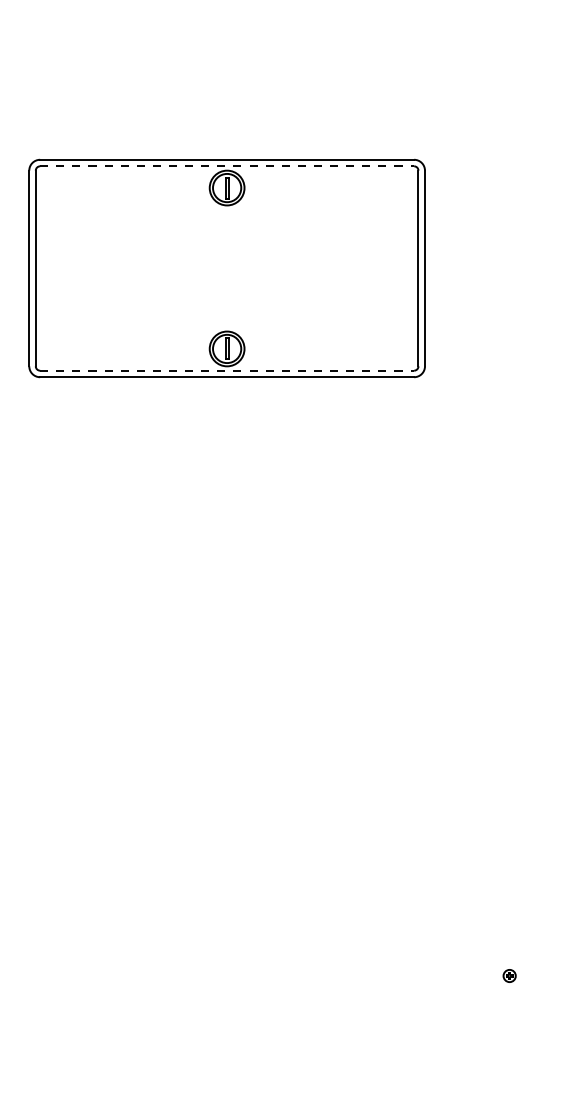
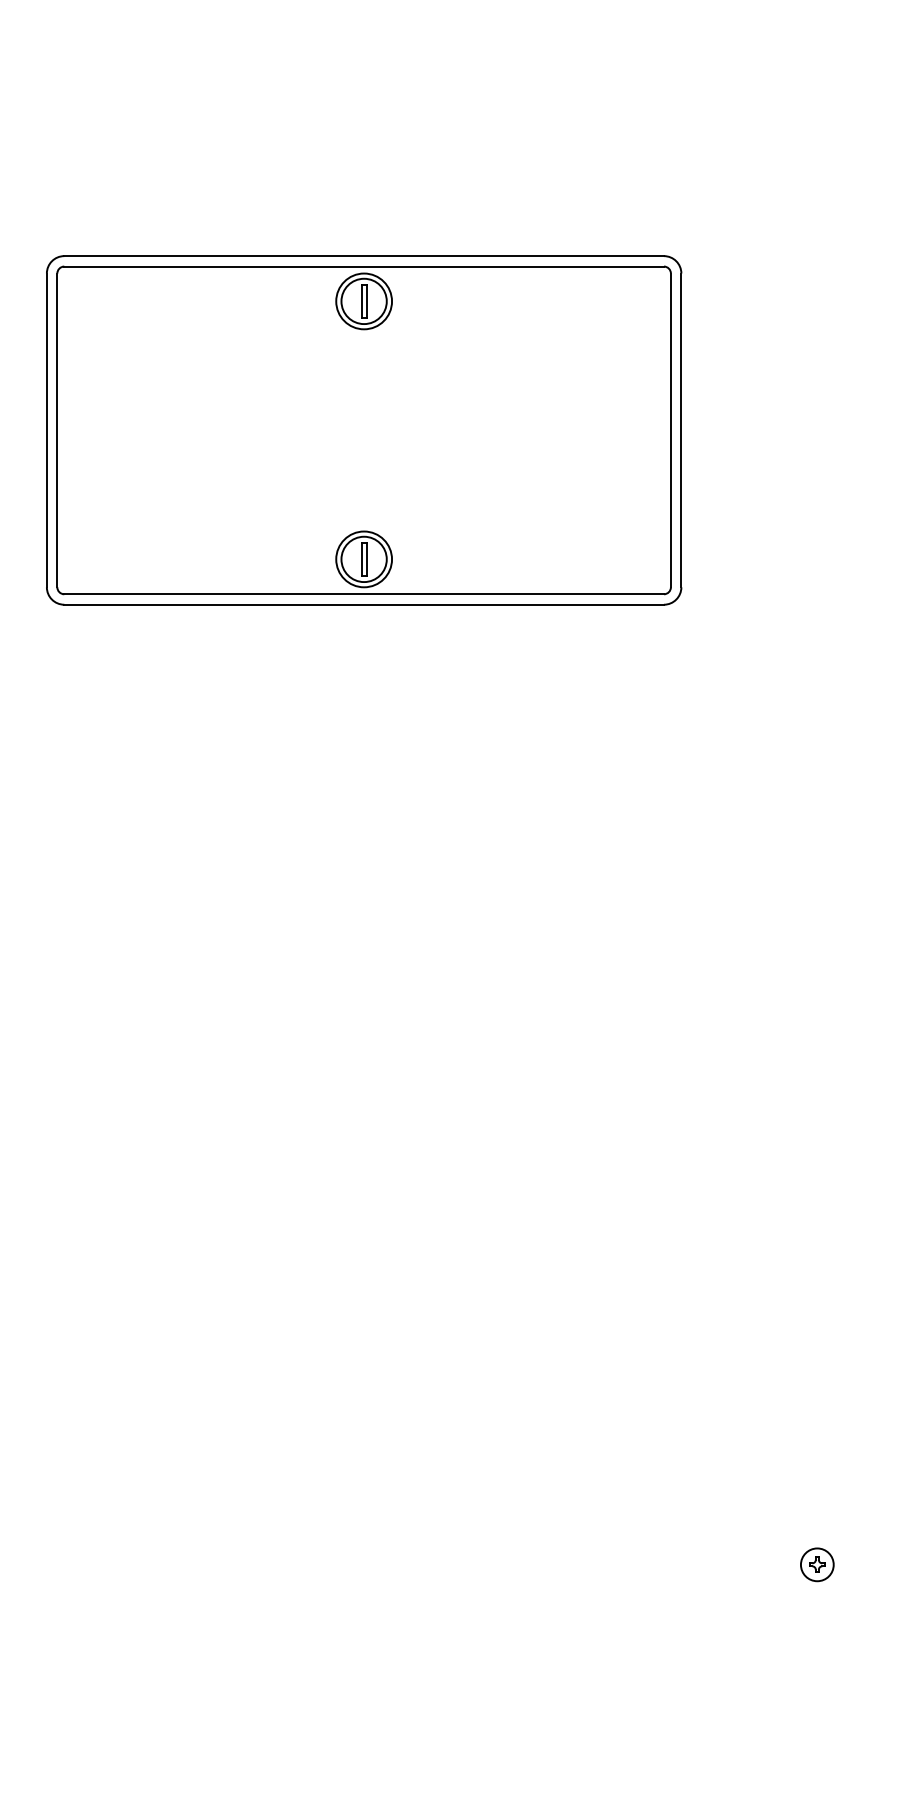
line: (227, 166) -> (364, 266), dashed -> solid
line: (227, 370) -> (364, 593), dashed -> solid
part: (509, 975) -> (816, 1564), size x1.67

